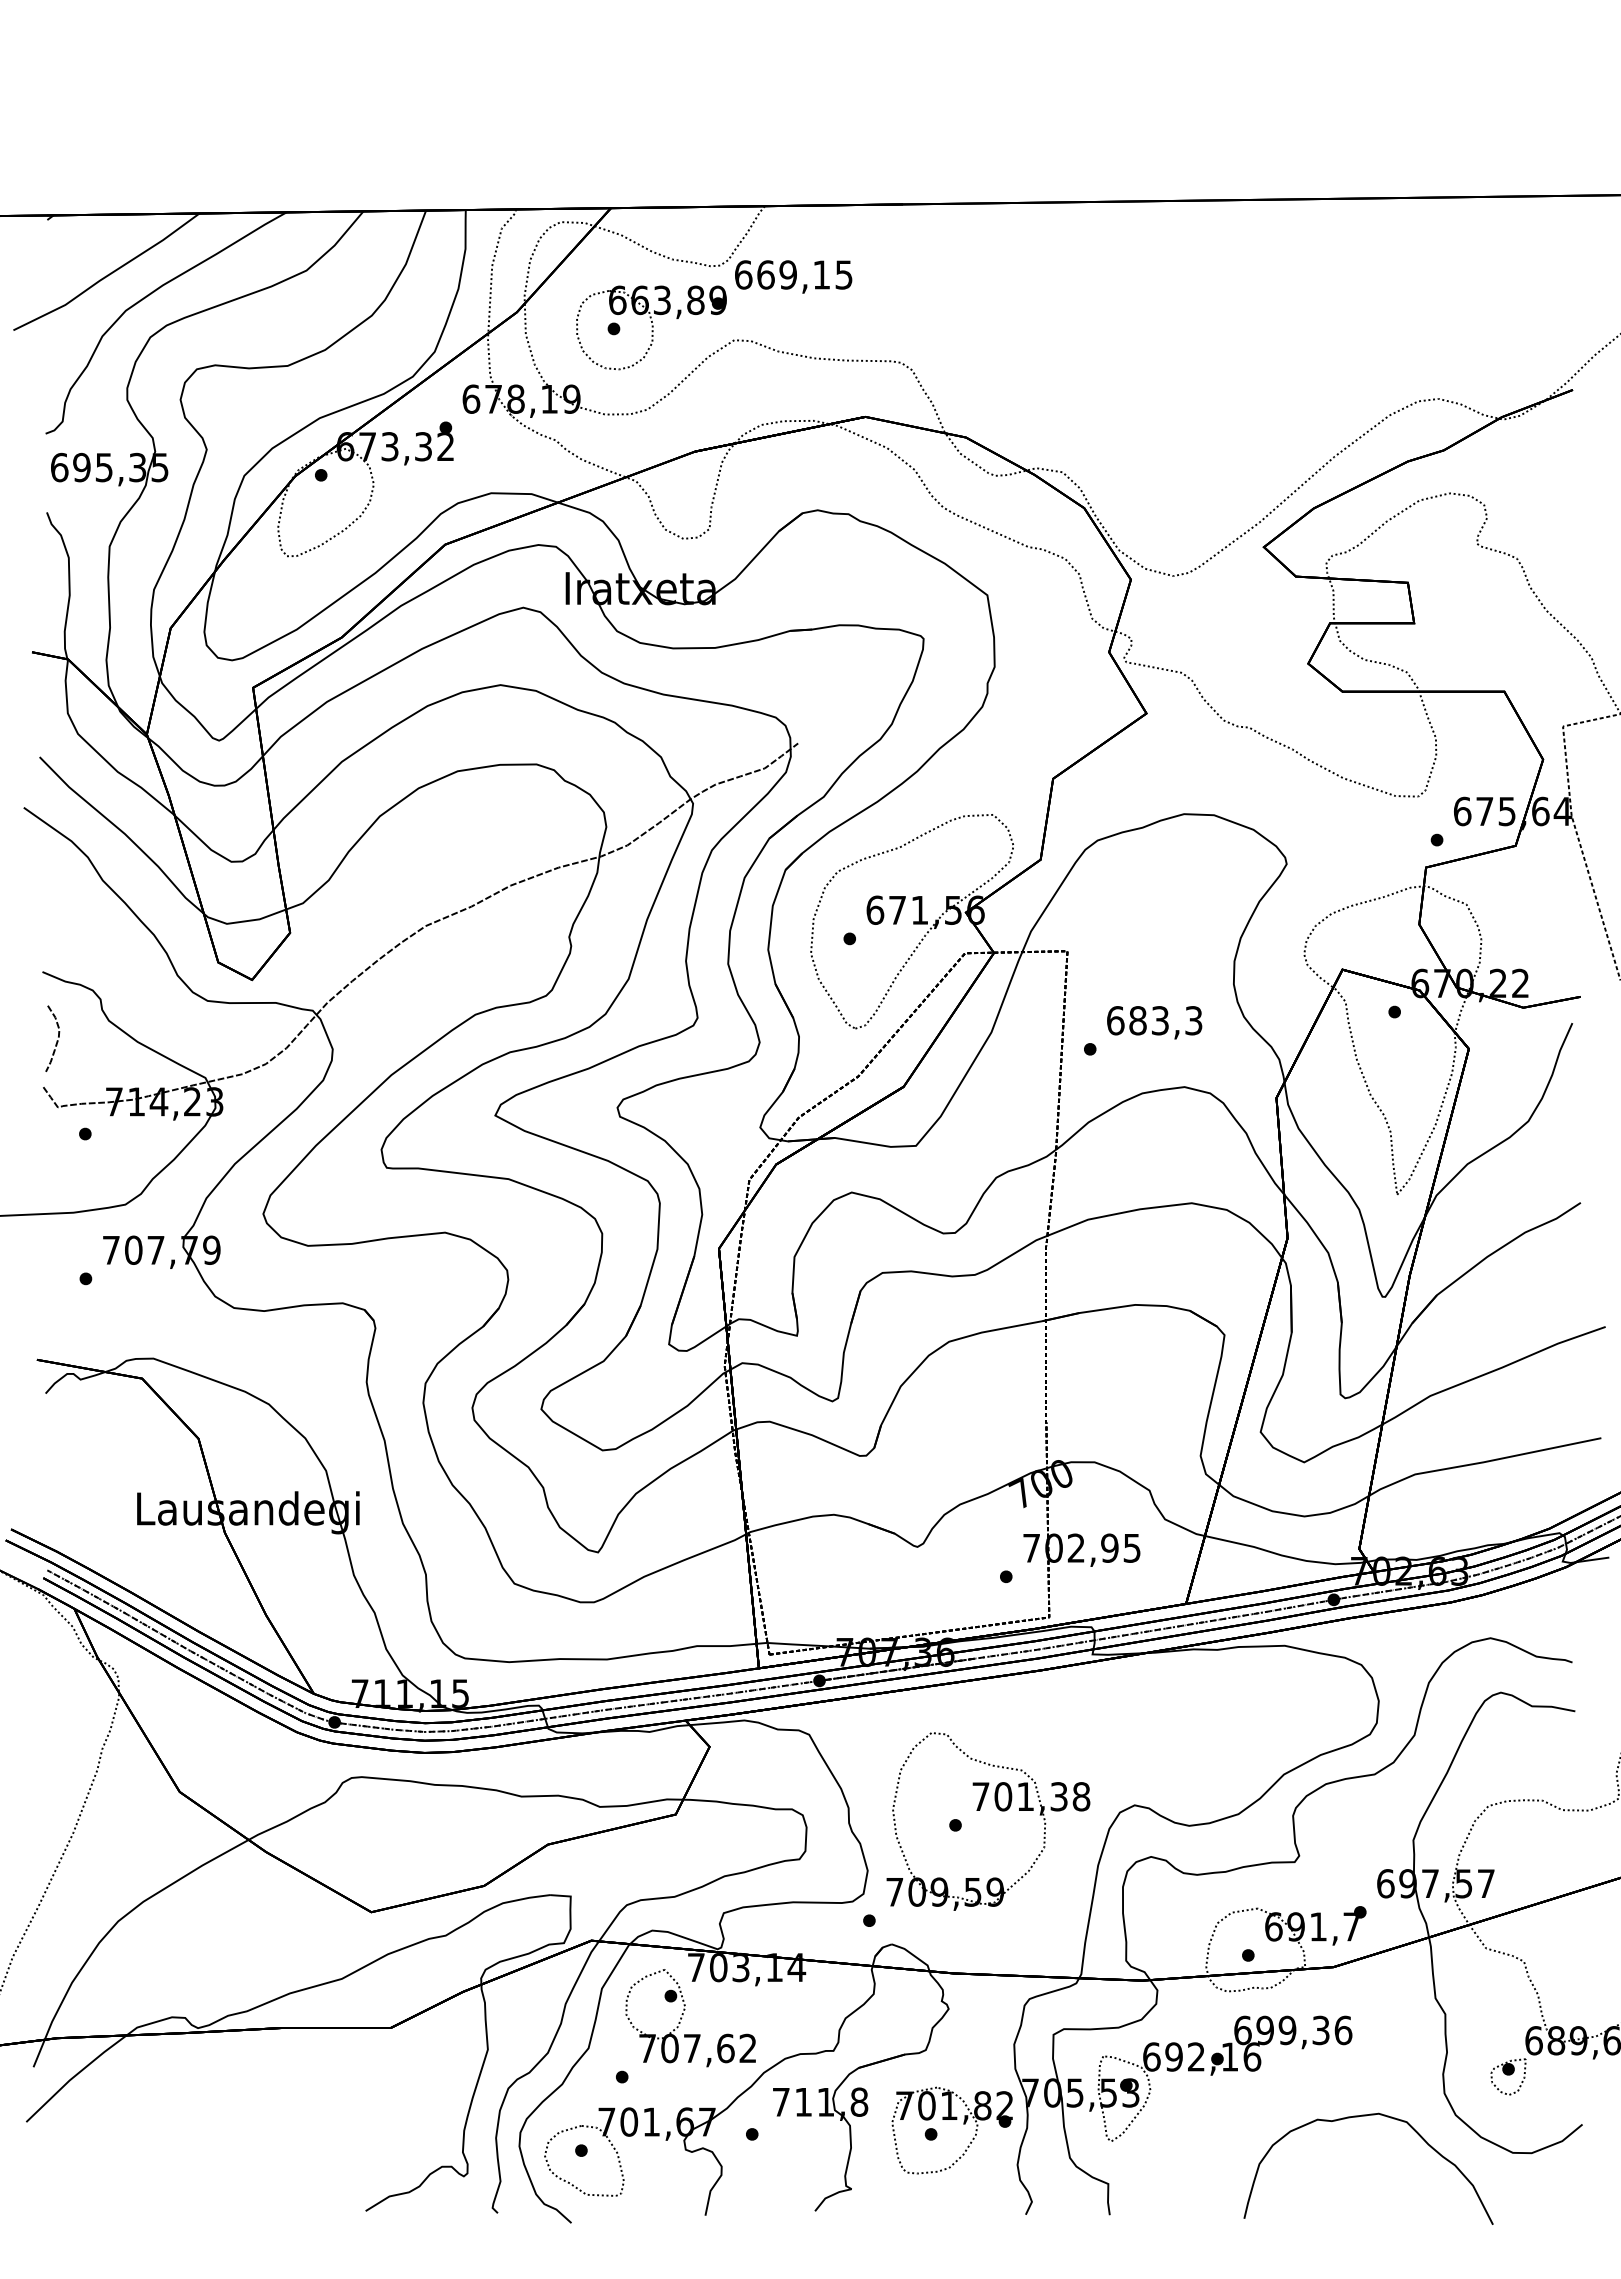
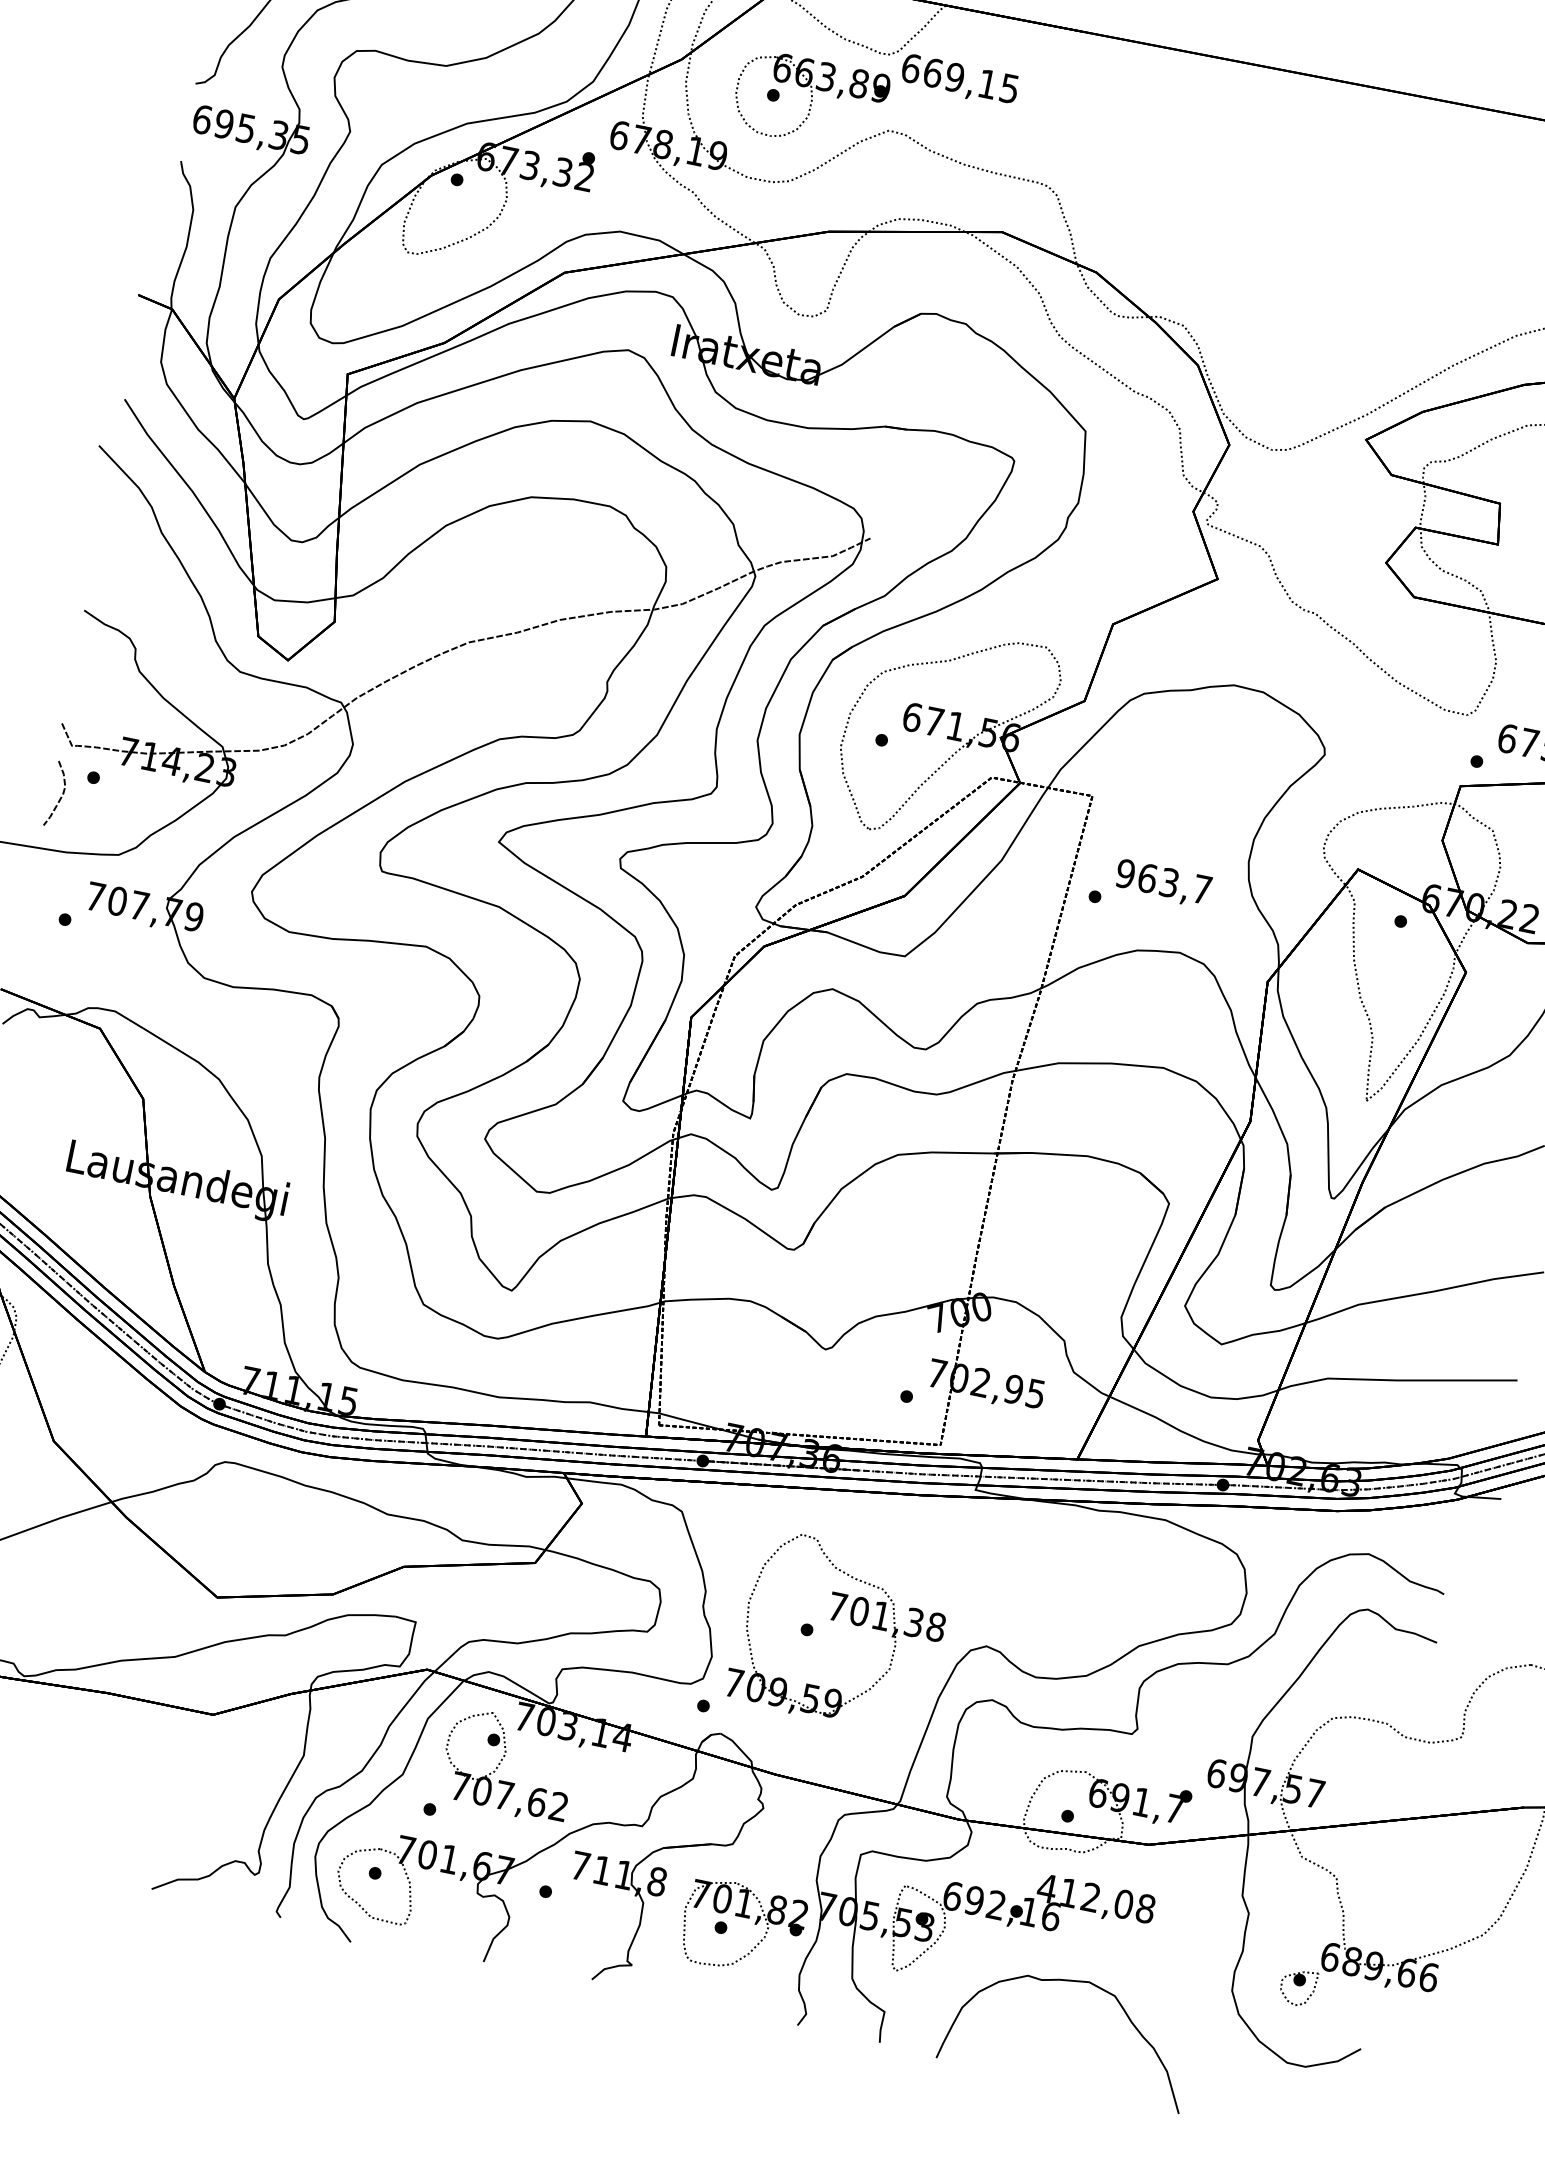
text: (1154, 1020) -> (1163, 881), 683,3 -> 963,7
curve: (56, 1040) -> (60, 796), moved
text: (1292, 2030) -> (1095, 1898), 699,36 -> 412,08
curve: (1358, 2117) -> (1068, 1981), moved

